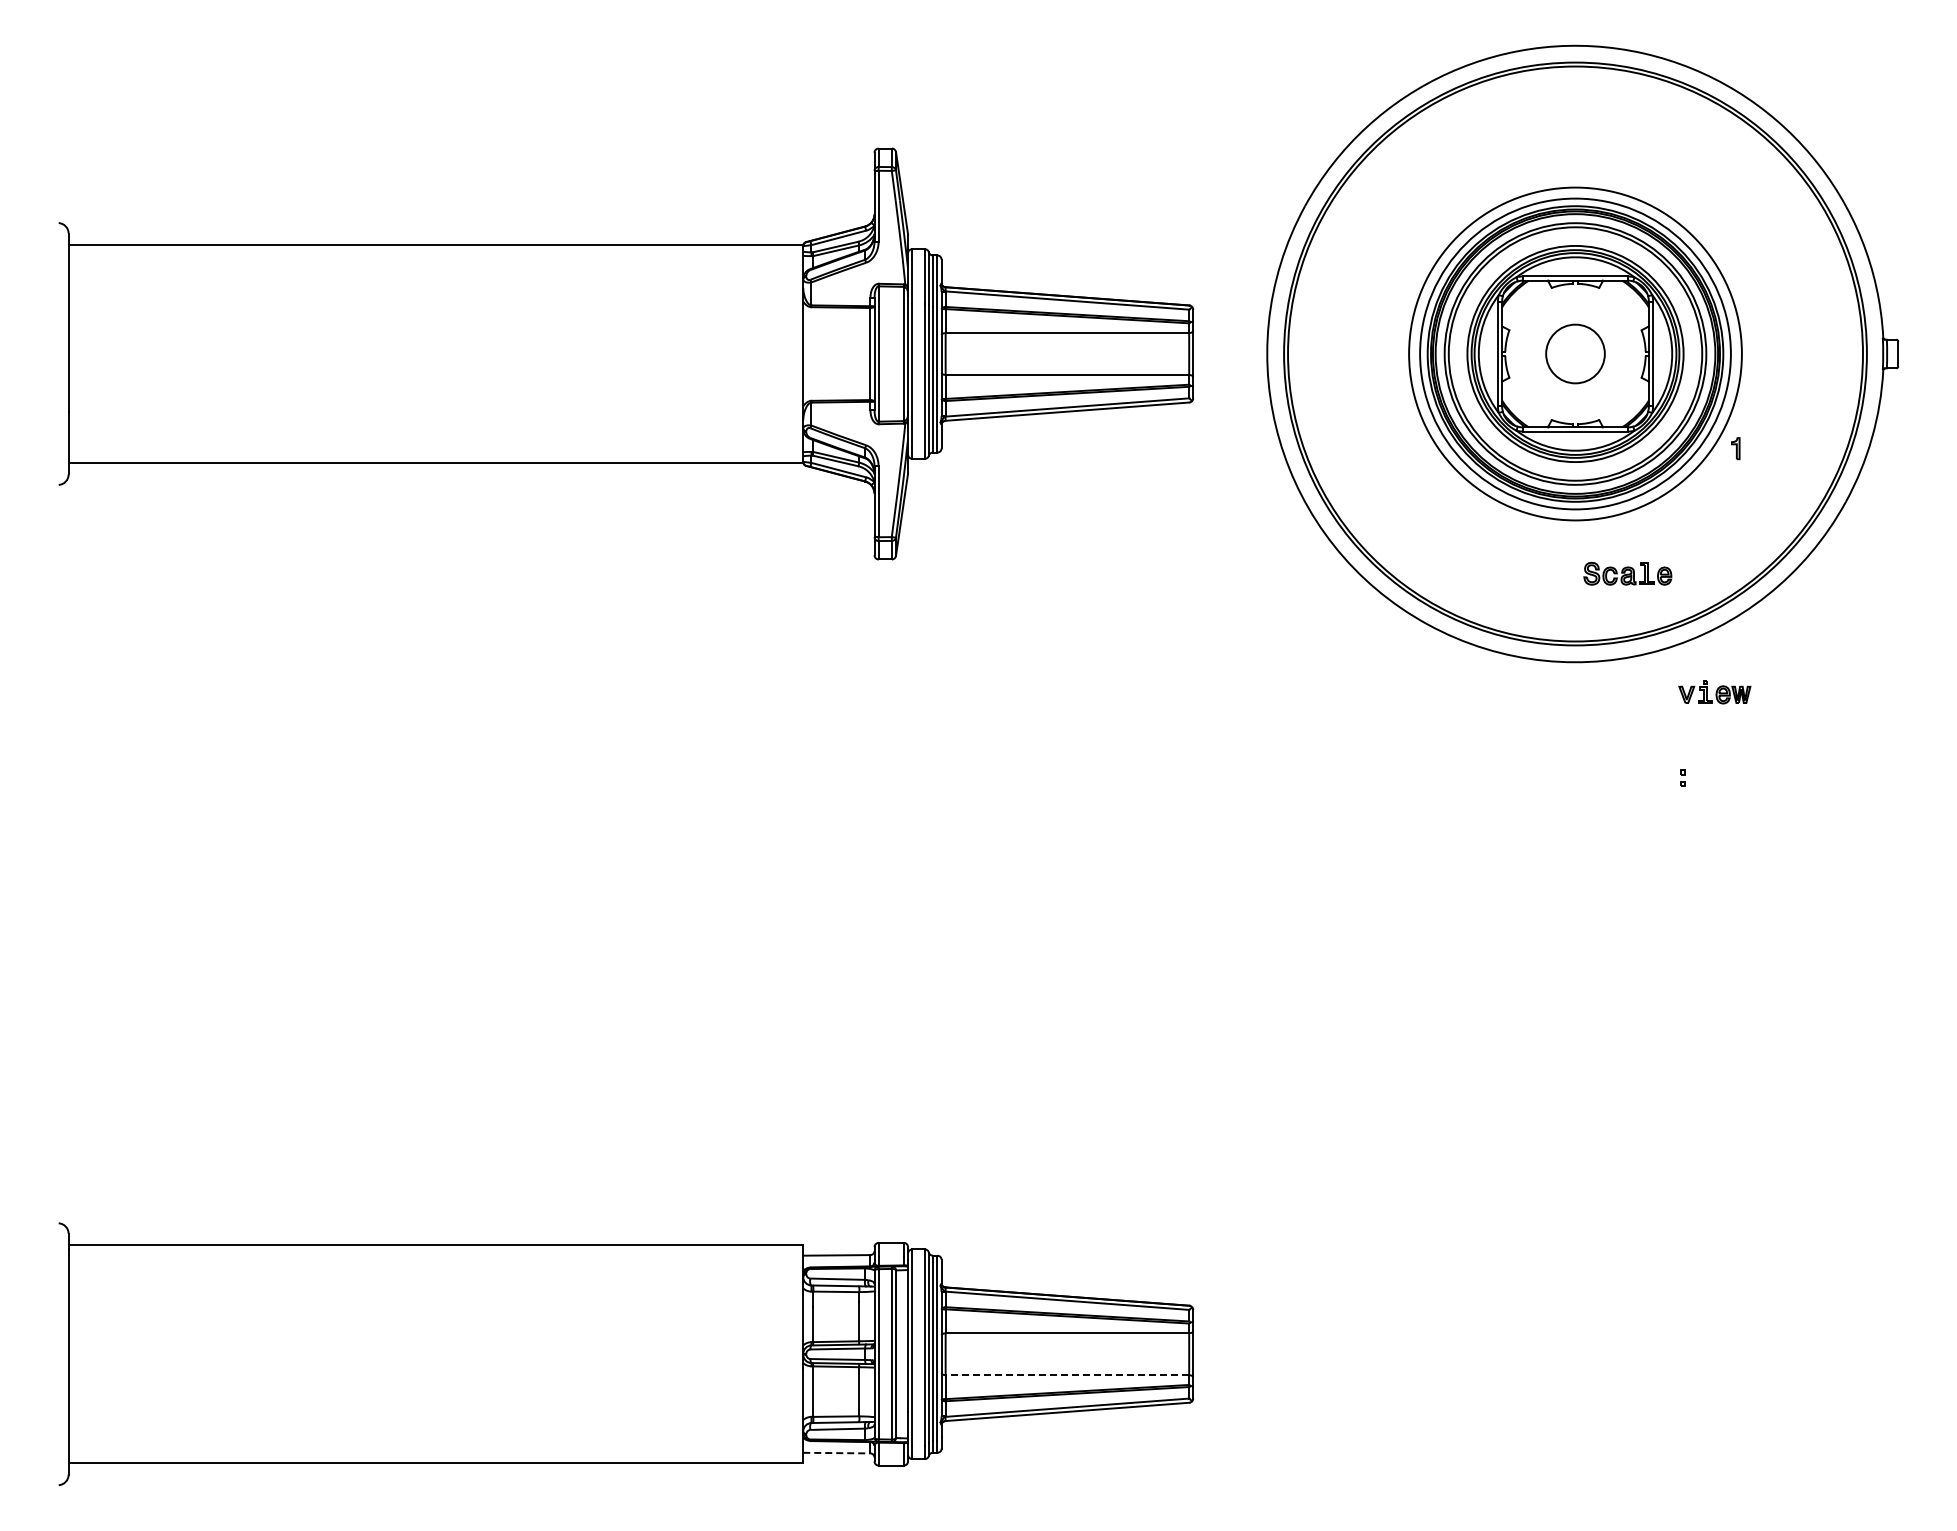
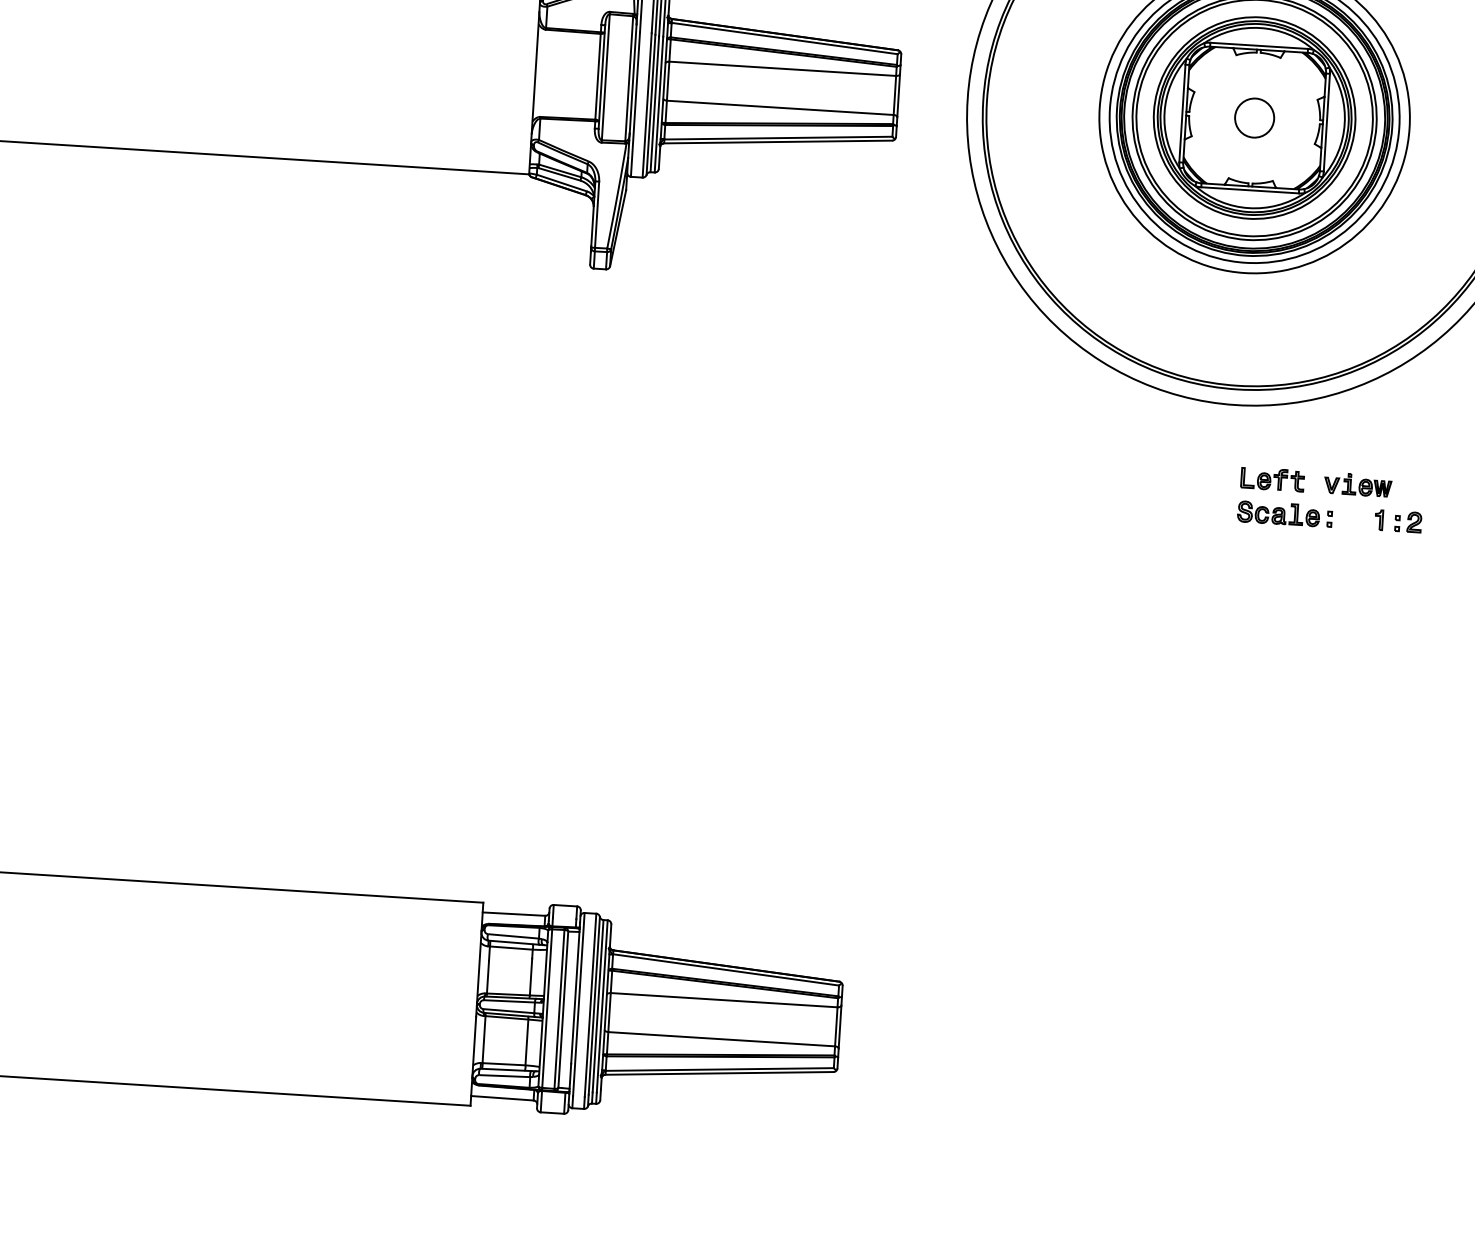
circle: (1575, 353) -> (1254, 117), size x0.71
part: (1735, 448) -> (1378, 519), moved
part: (1627, 573) -> (1278, 513), moved
part: (1714, 692) -> (1357, 484), moved
part: (1619, 739) -> (1273, 479), added
part: (1766, 775) -> (1407, 521), added
line: (1067, 1375) -> (721, 1039), dashed -> solid
line: (836, 1453) -> (502, 1098), dashed -> solid

